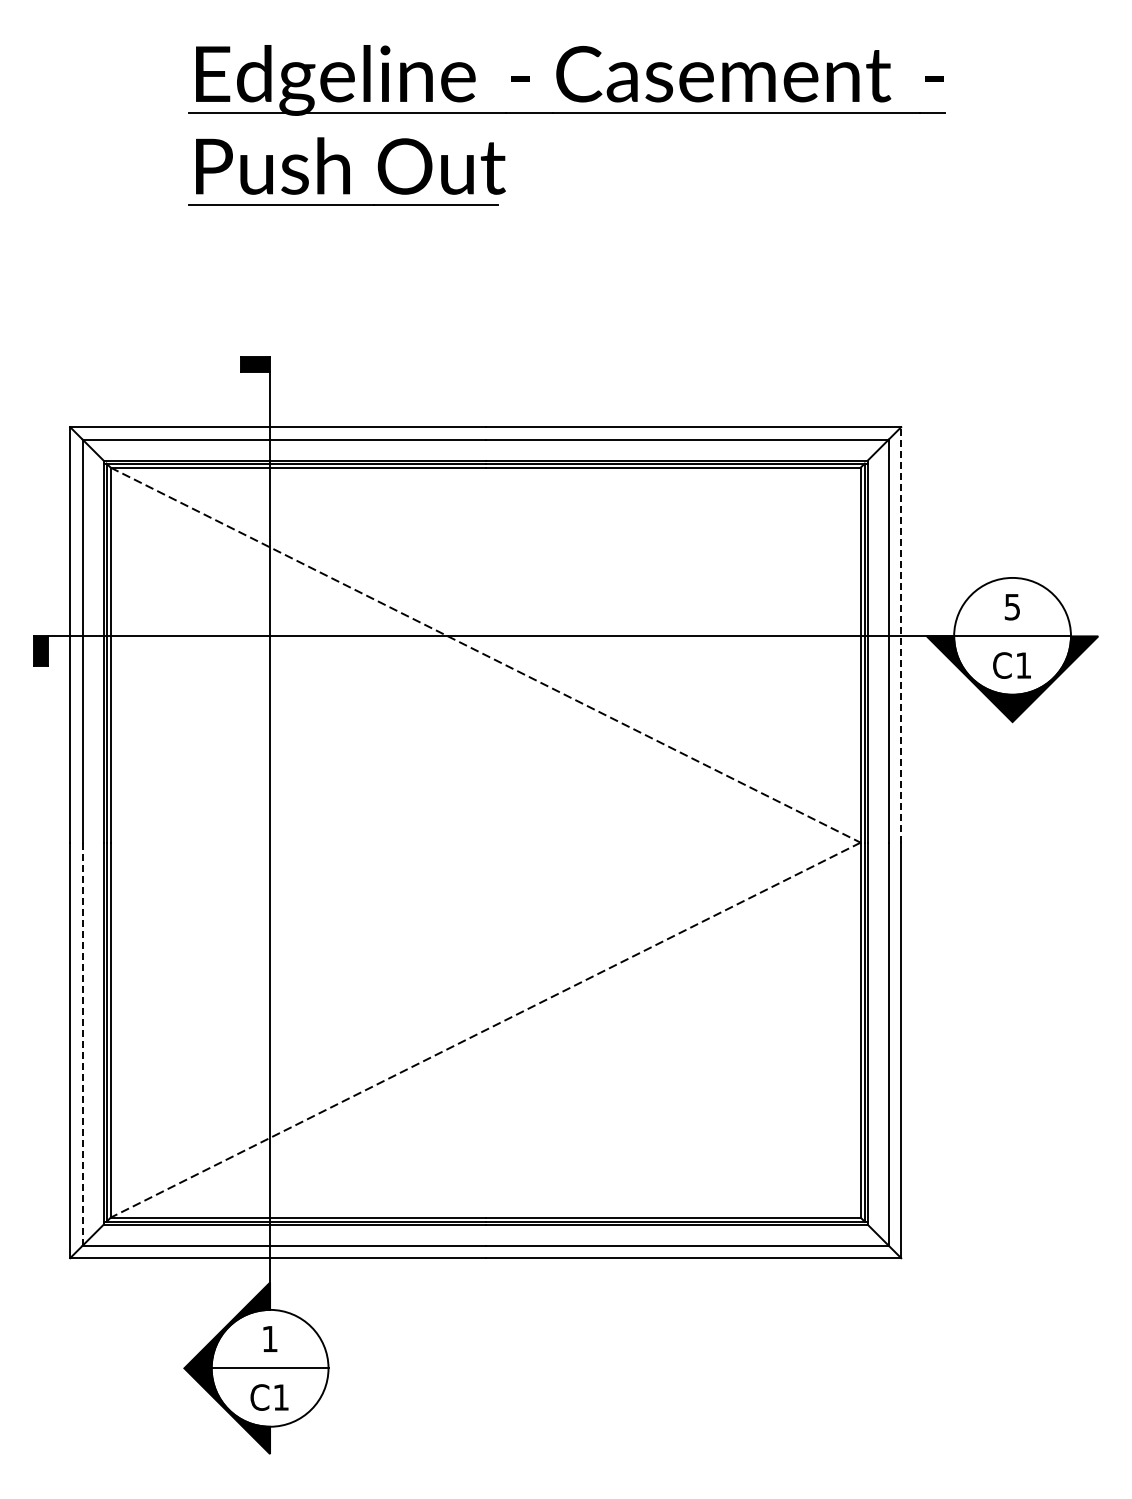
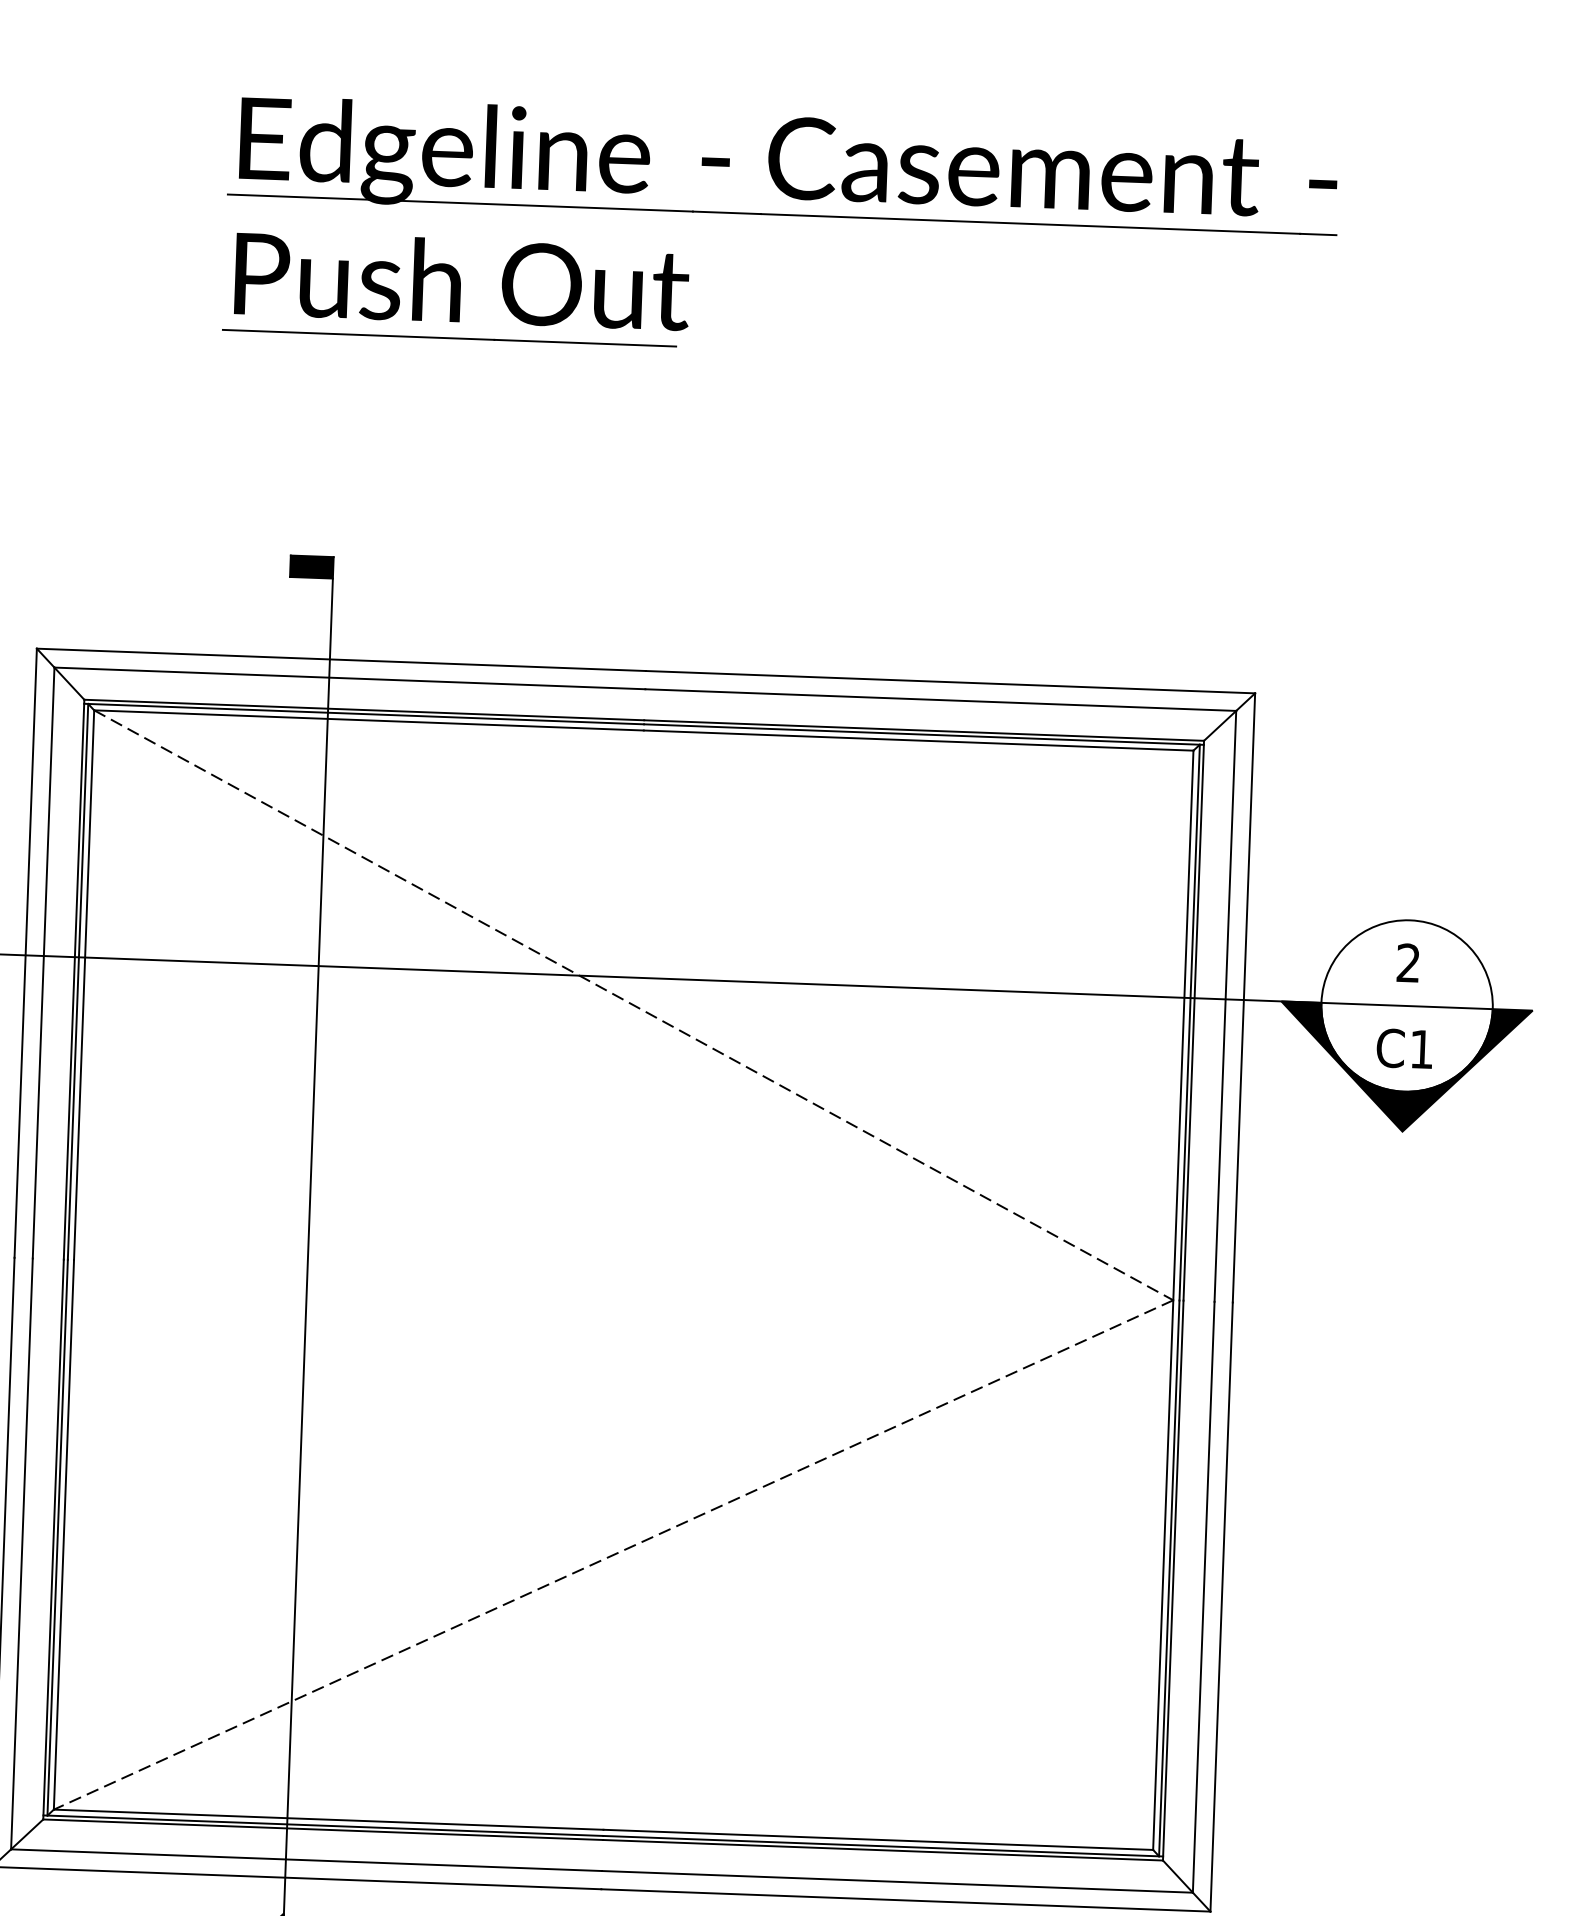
text: (1011, 606) -> (1407, 962), 5 -> 2
line: (901, 634) -> (1244, 997), dashed -> solid
line: (82, 1044) -> (21, 1554), dashed -> solid

